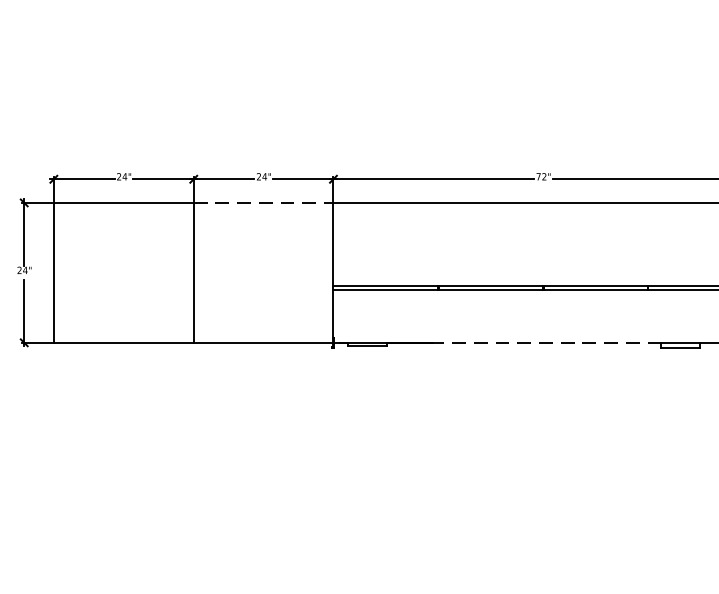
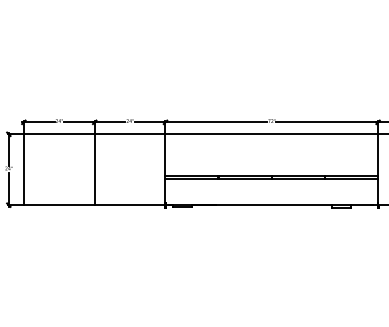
line: (264, 203) -> (130, 134), dashed -> solid
line: (546, 343) -> (273, 205), dashed -> solid

